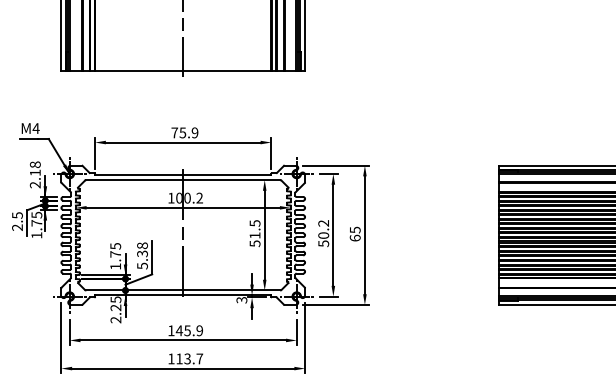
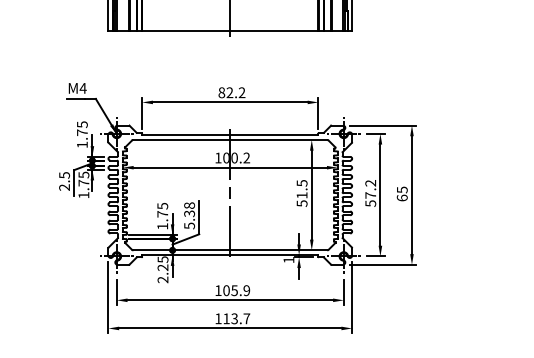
text: (184, 132) -> (231, 92), 75.9 -> 82.2
text: (34, 174) -> (81, 134), 2.18 -> 1.75
text: (323, 235) -> (370, 195), 50.2 -> 57.2
text: (241, 300) -> (288, 260), 3 -> 1
text: (179, 330) -> (226, 290), 145.9 -> 105.9

